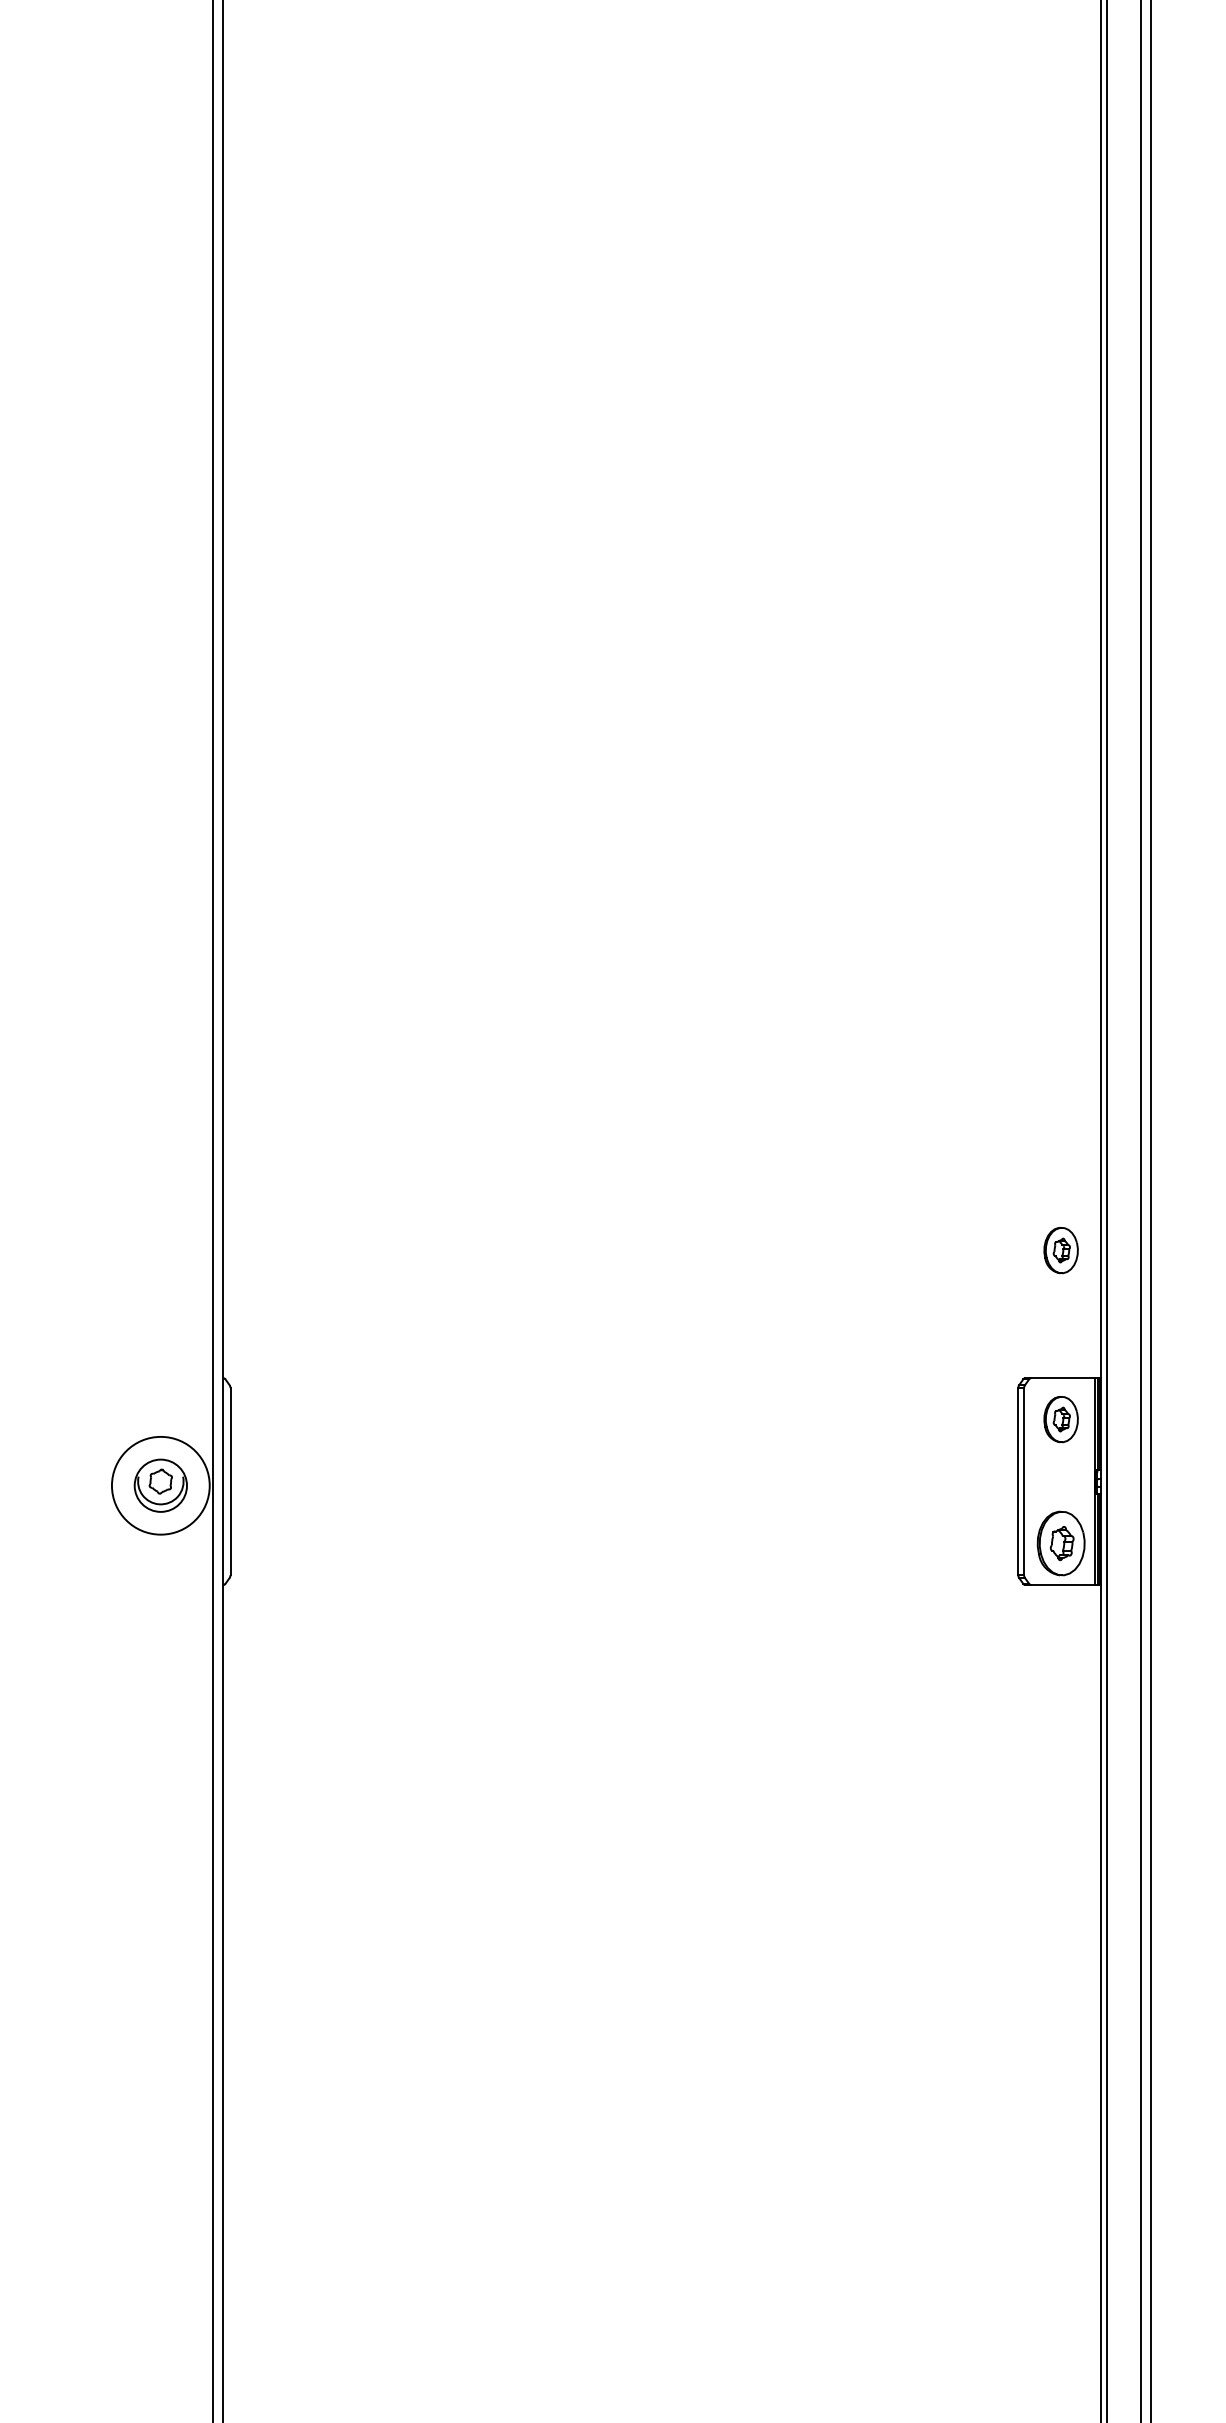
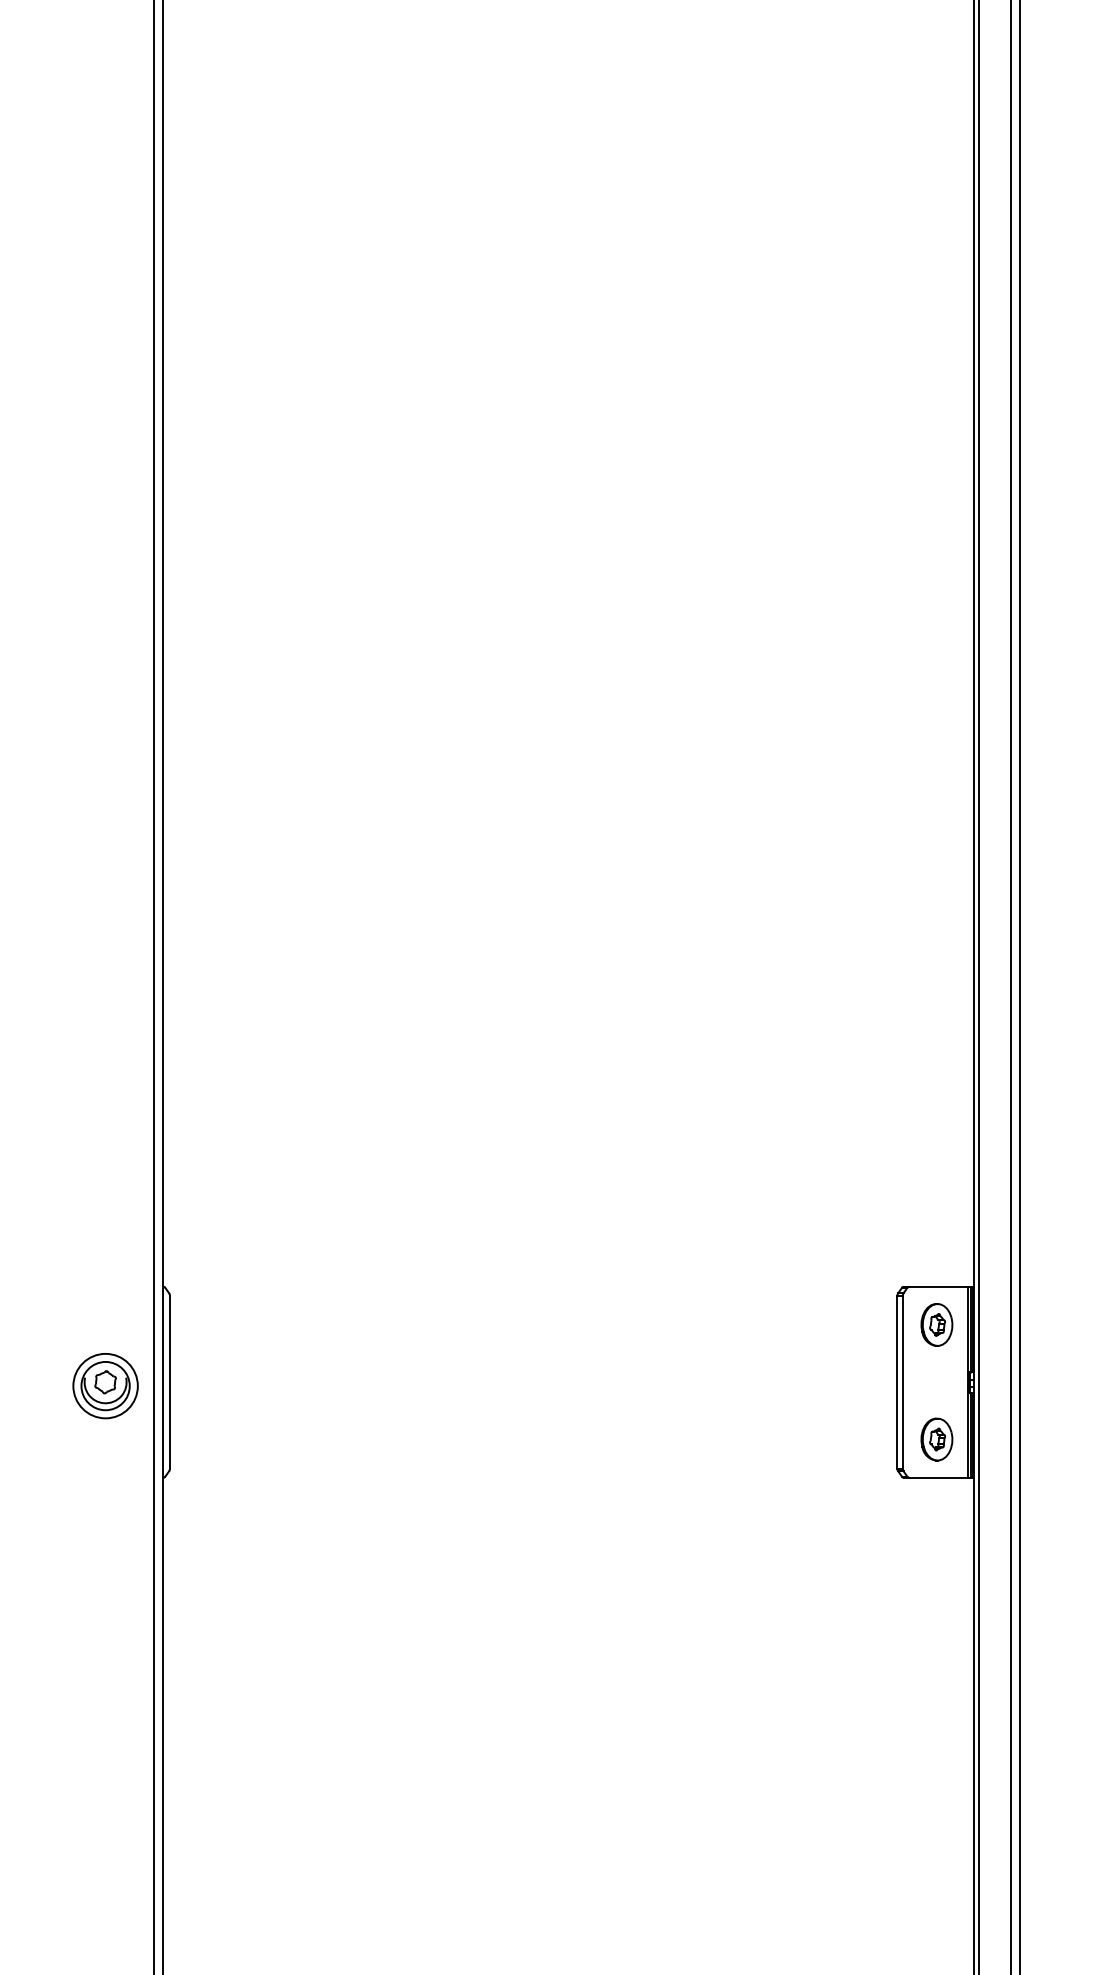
part: (1060, 1250) -> (936, 1168), removed
circle: (160, 1485) -> (105, 1385), size x0.71
part: (1060, 1543) -> (936, 1439), size x0.71

